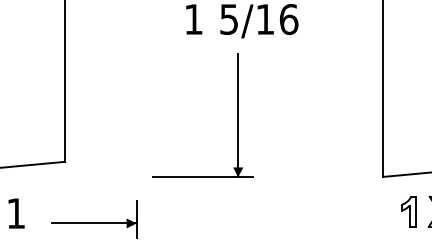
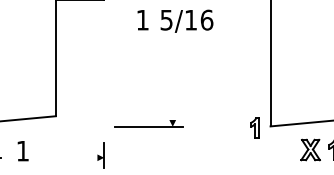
line: (237, 114) -> (172, 84), removed
part: (408, 211) -> (254, 127), moved
line: (94, 222) -> (75, 157), removed

